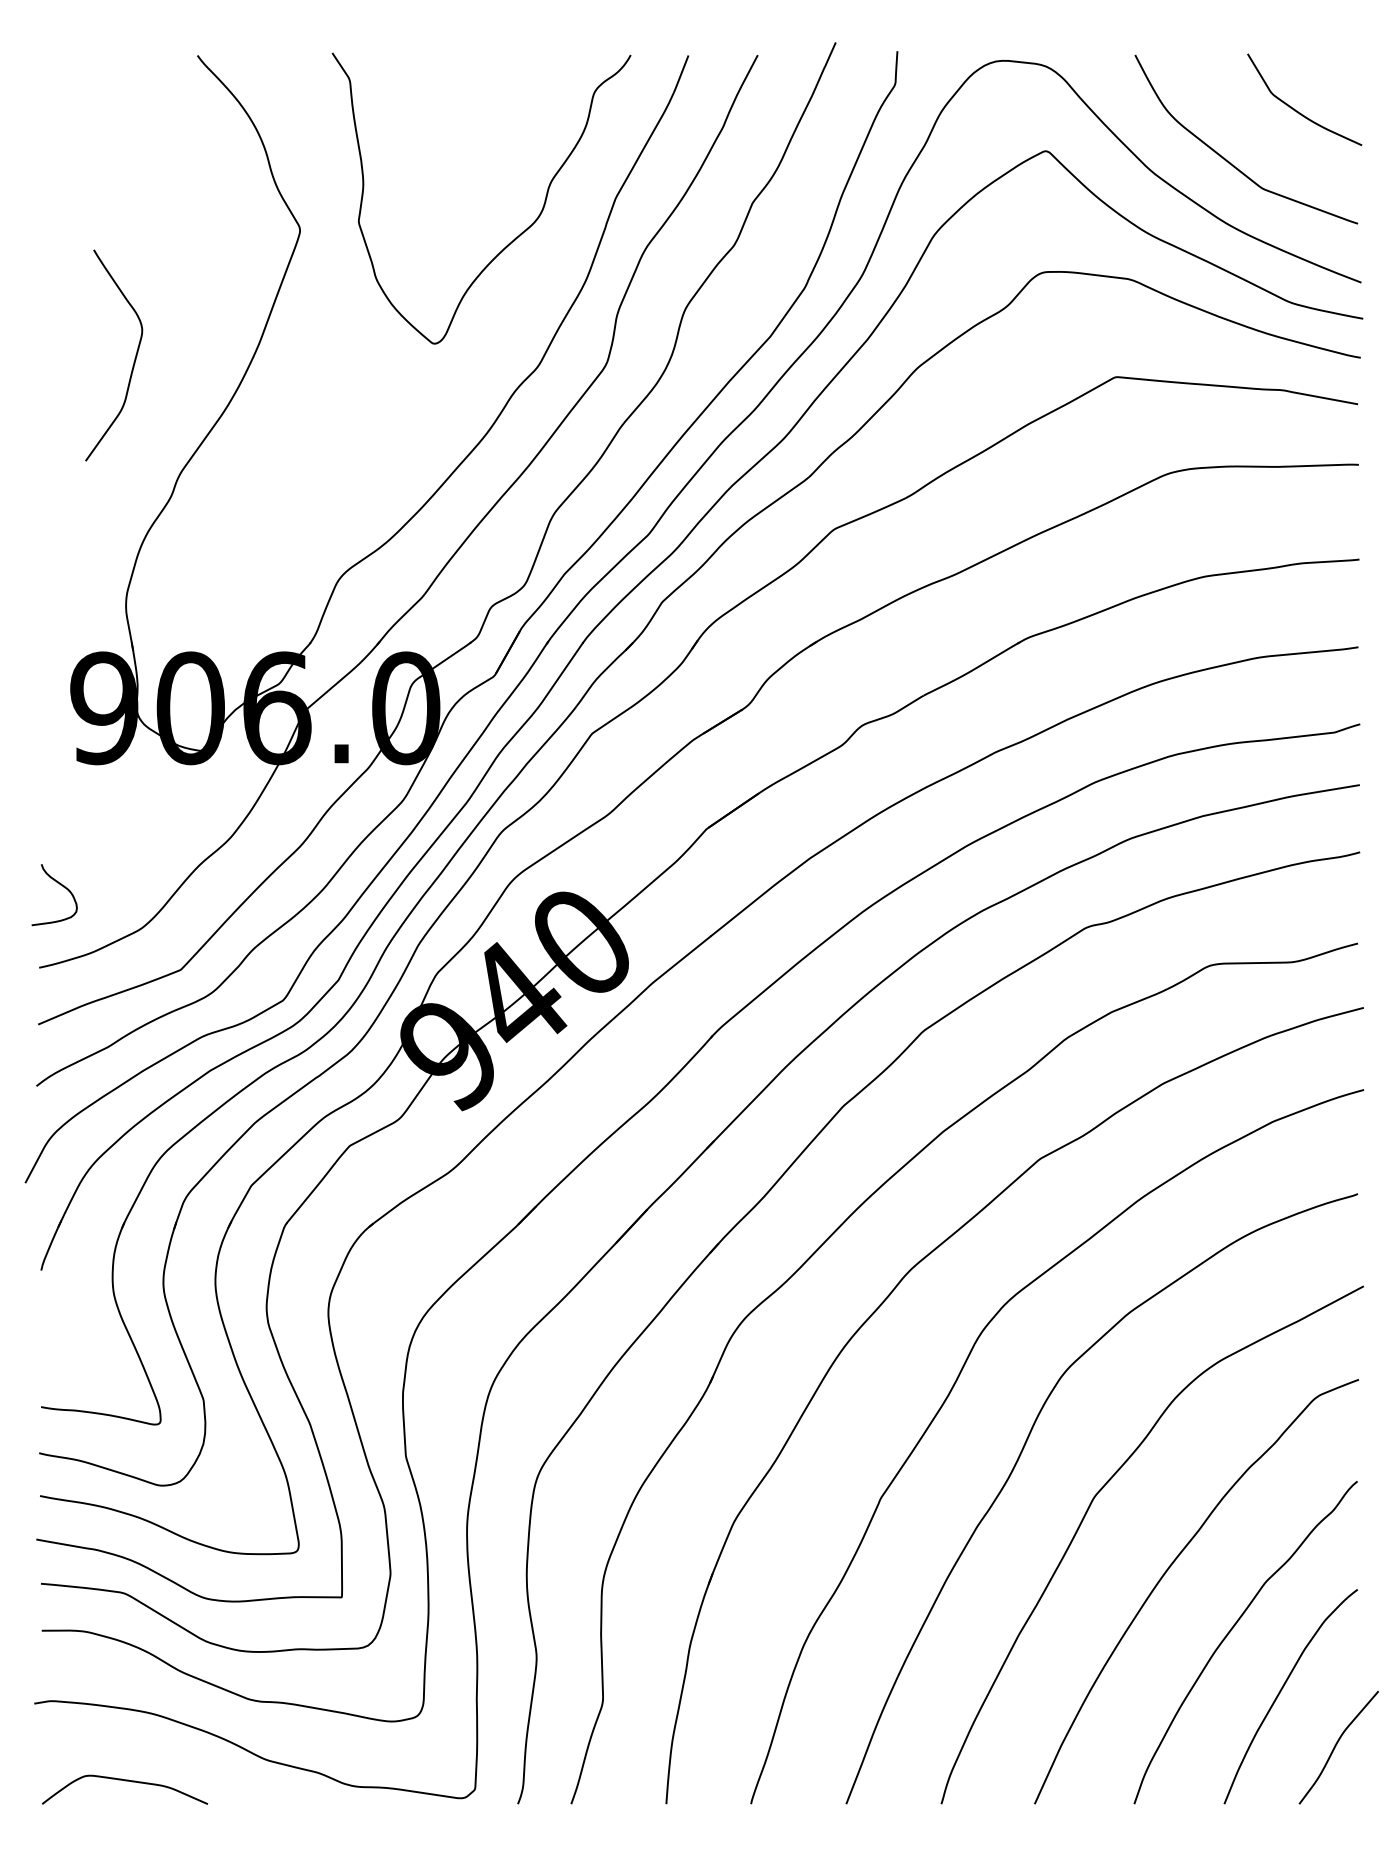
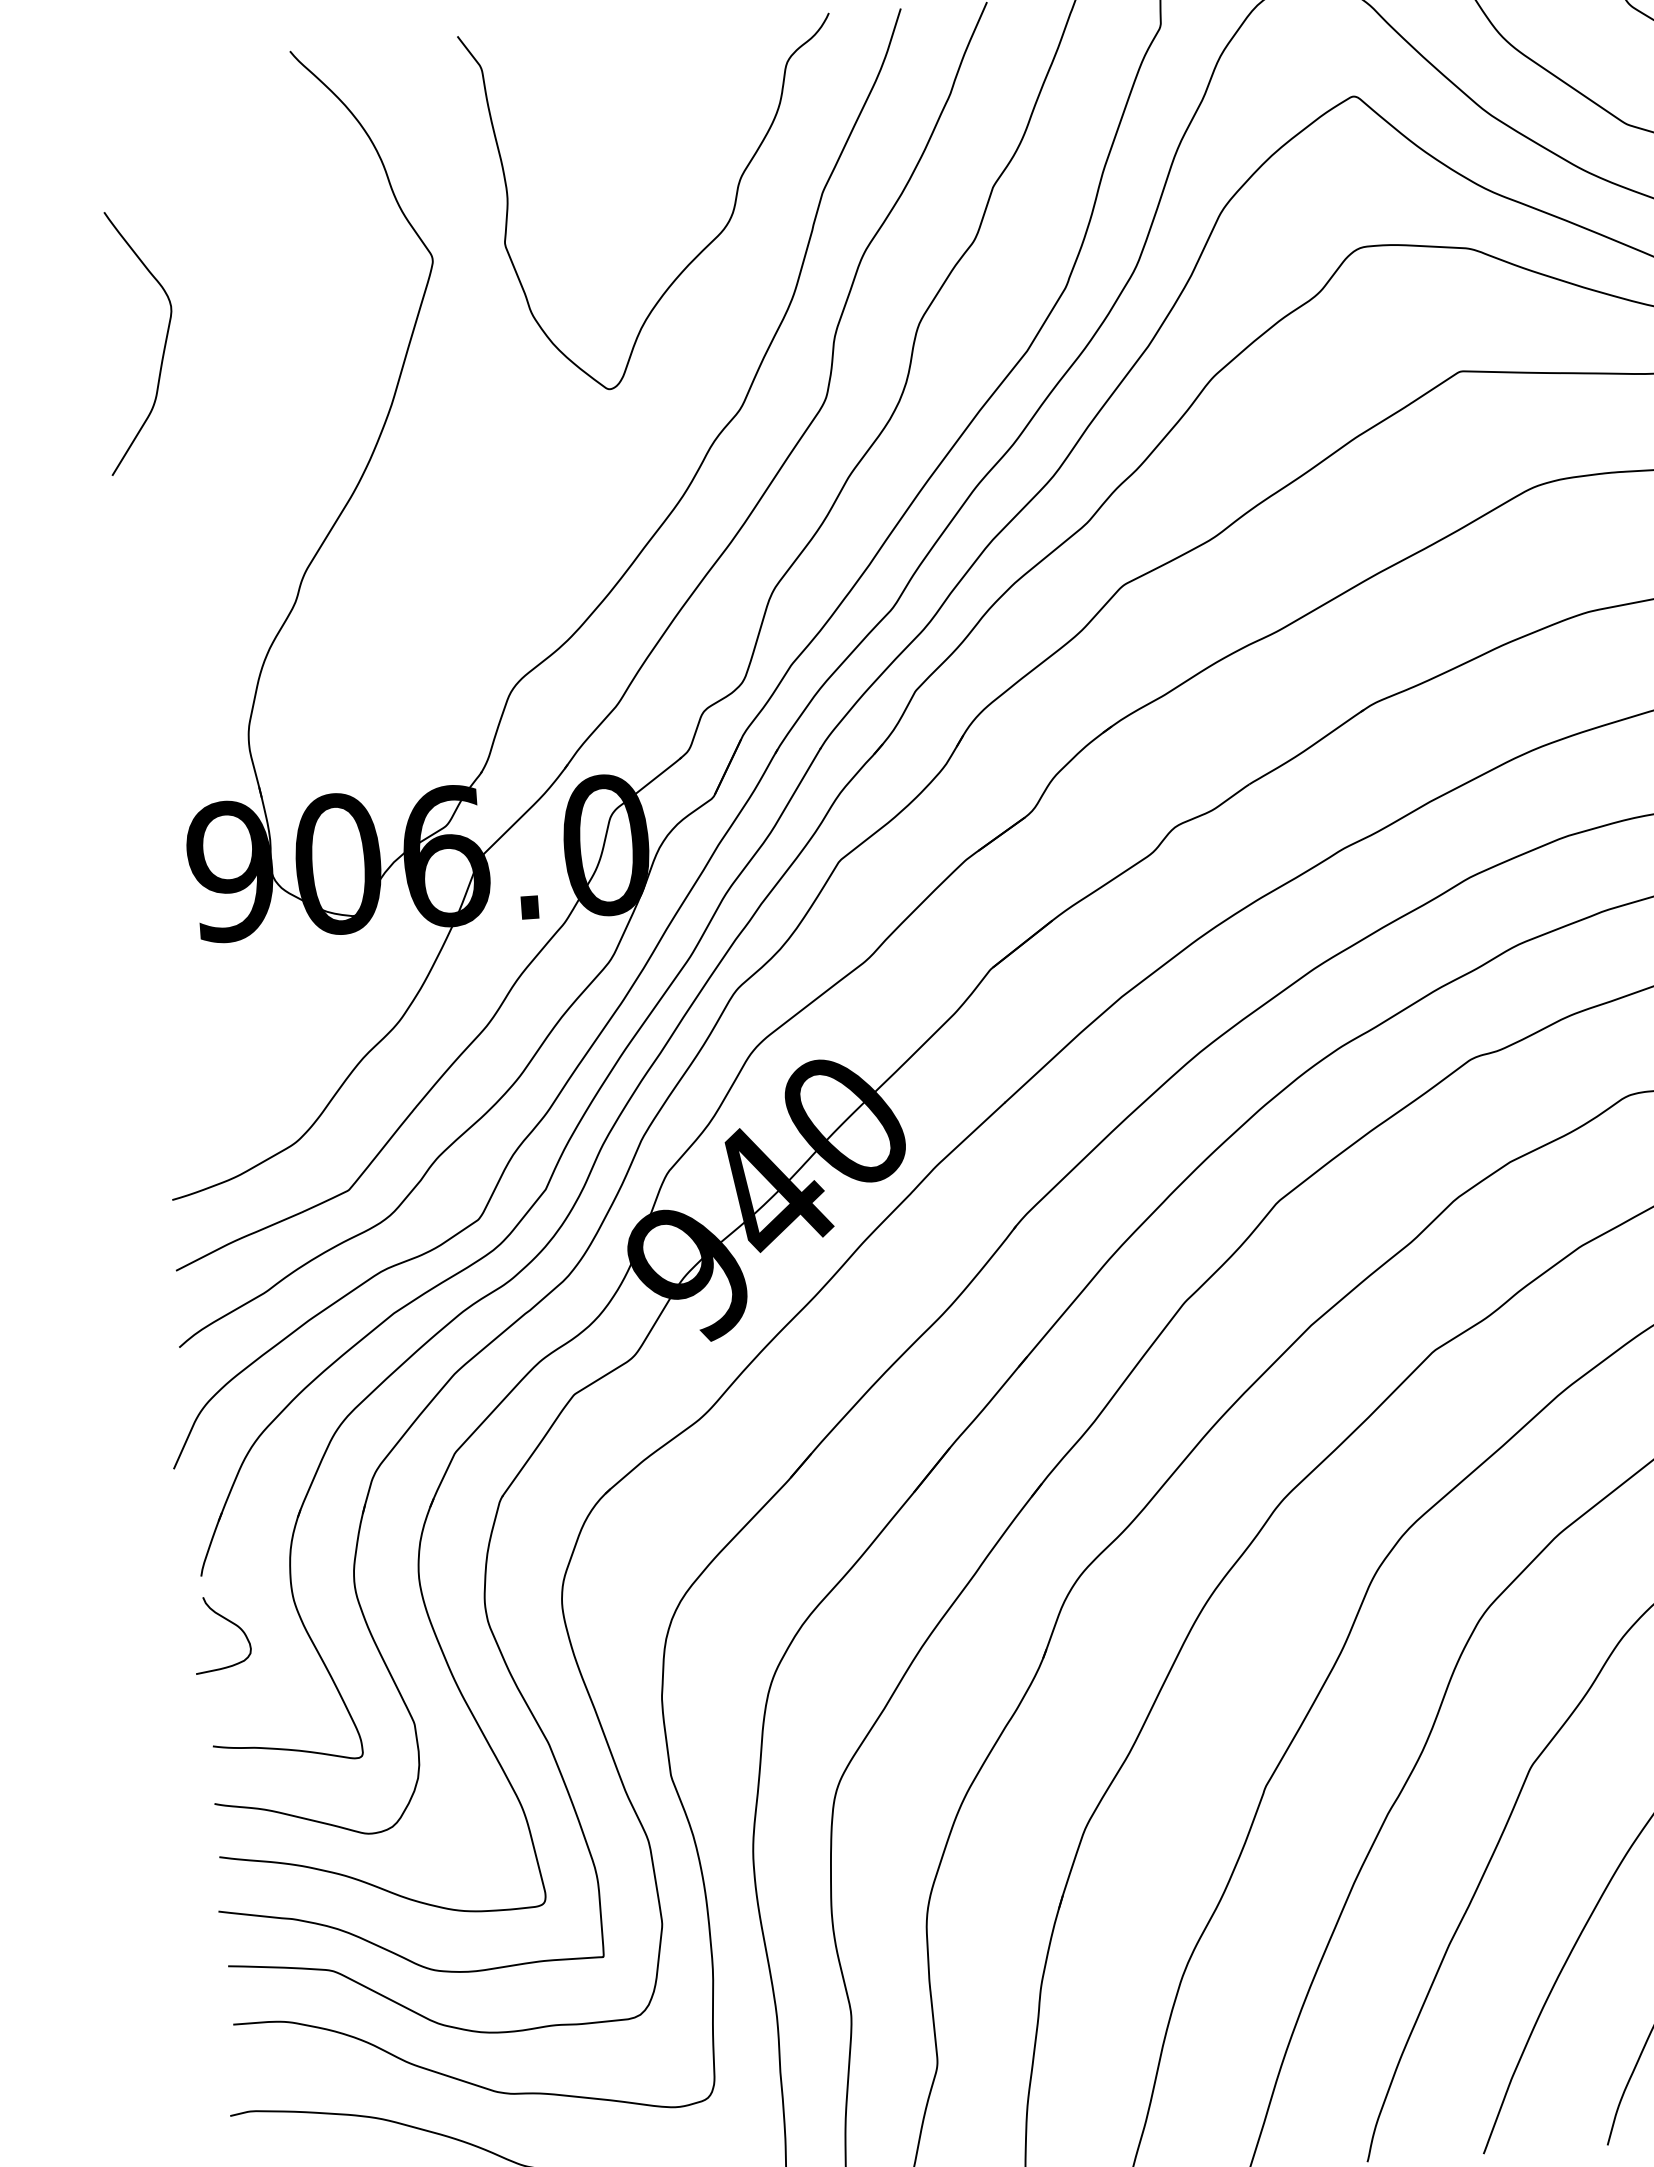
curve: (134, 358) -> (164, 343), moved
curve: (60, 885) -> (228, 1622), moved

